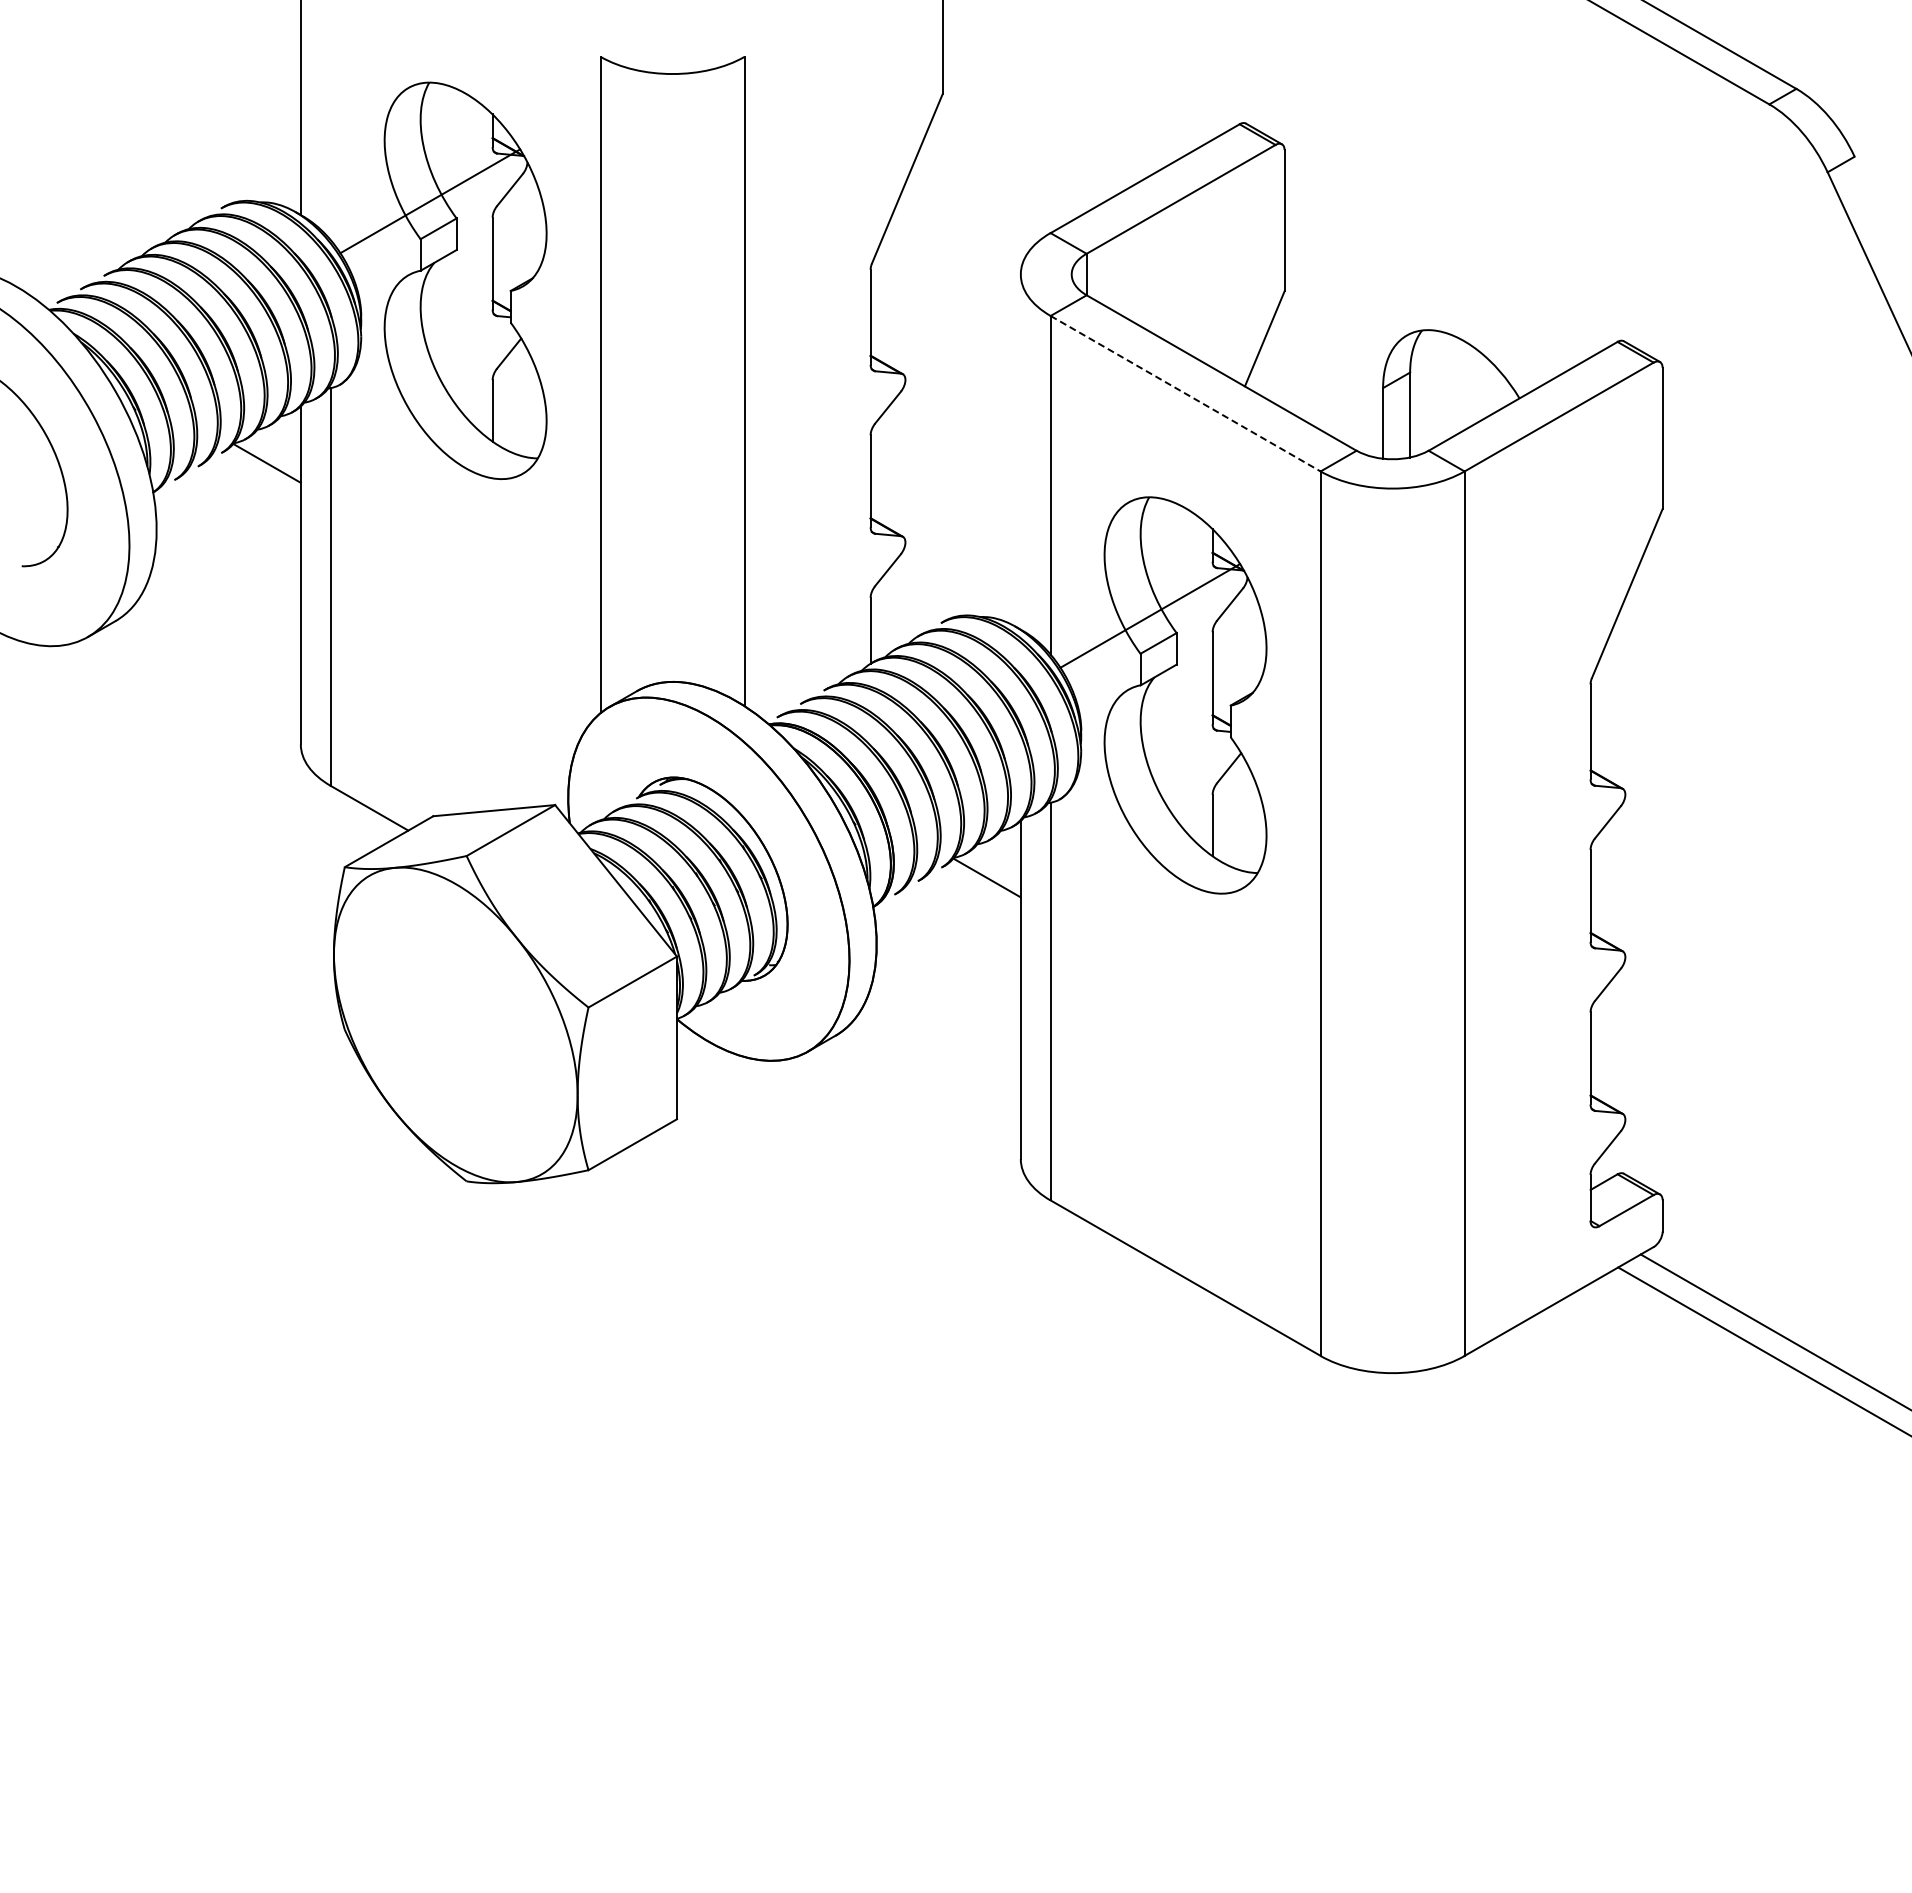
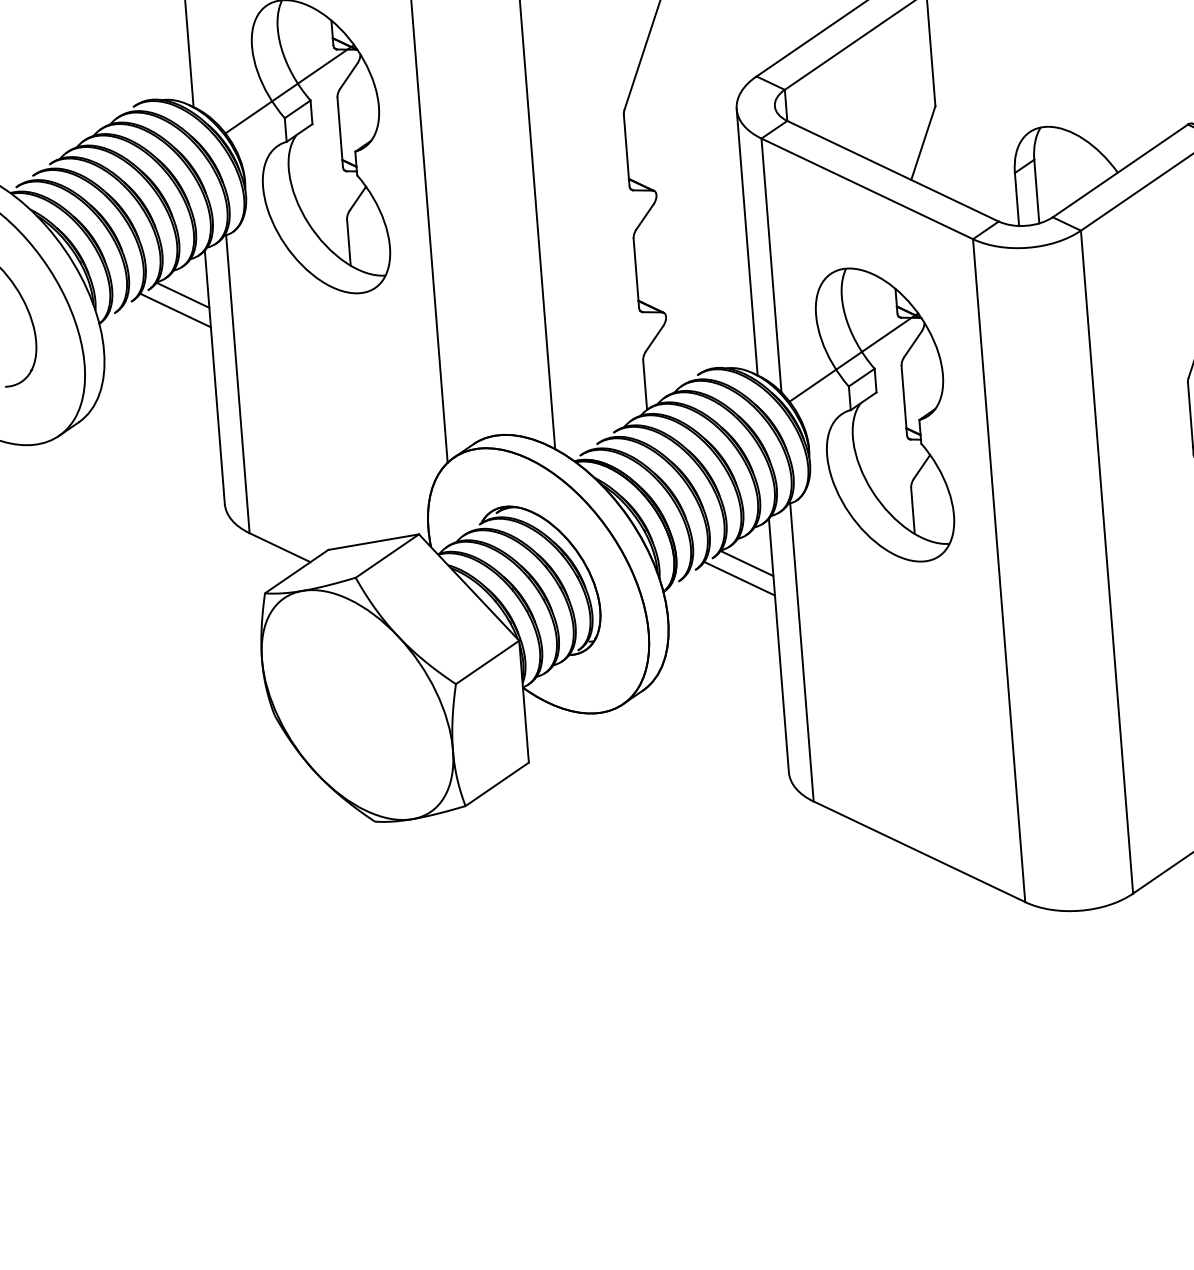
line: (1185, 393) -> (867, 188), dashed -> solid
line: (1020, 452) -> (746, 242), added
line: (255, 482) -> (175, 310), added
line: (975, 897) -> (739, 578), added

